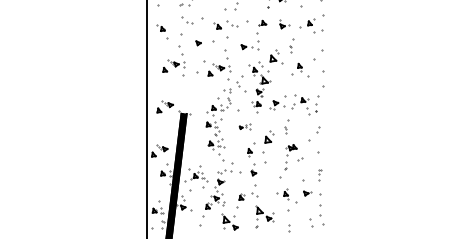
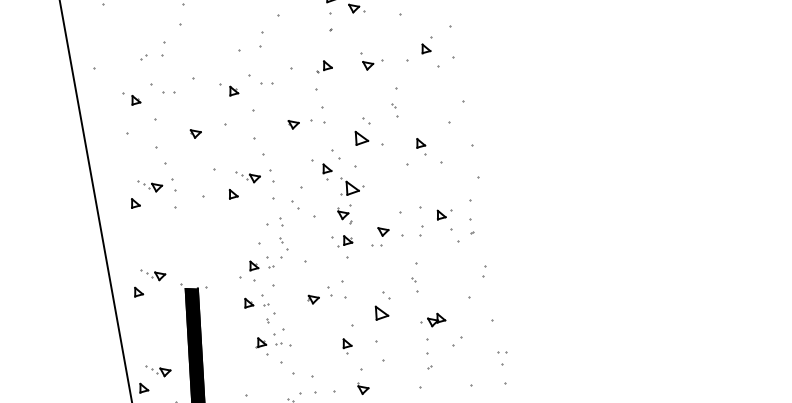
part: (160, 27) -> (130, 97), moved
part: (244, 126) -> (325, 293), size x1.67
part: (320, 174) -> (506, 366), size x1.43

